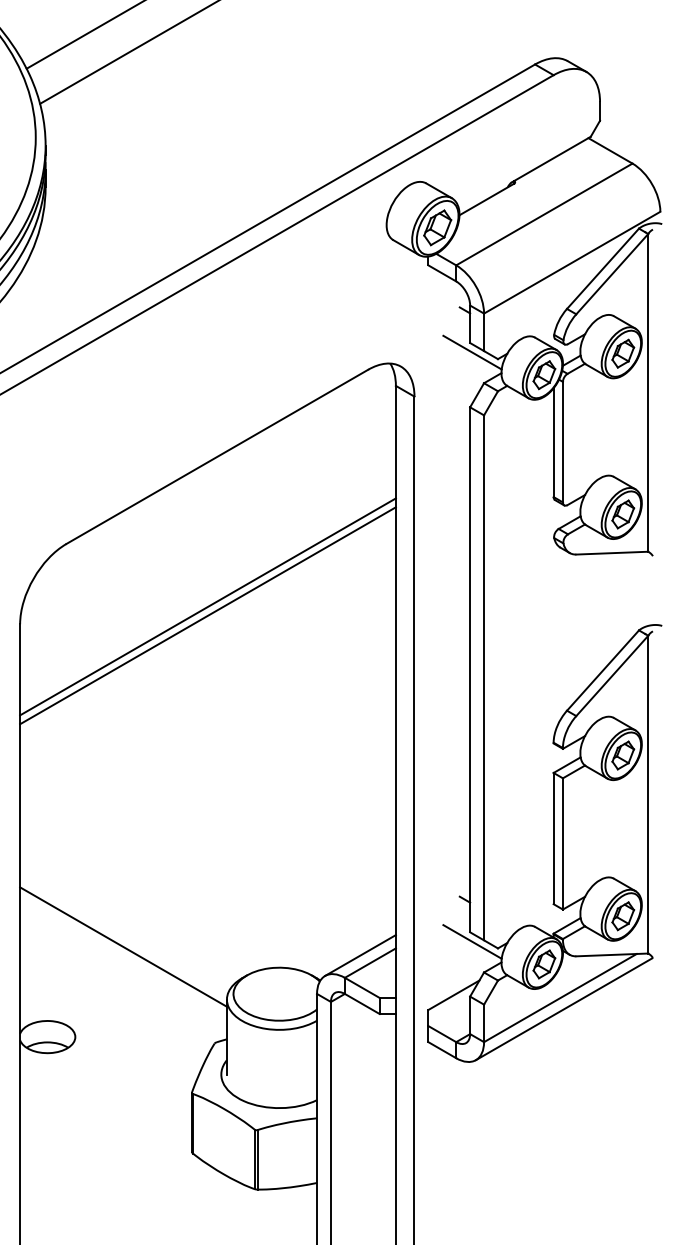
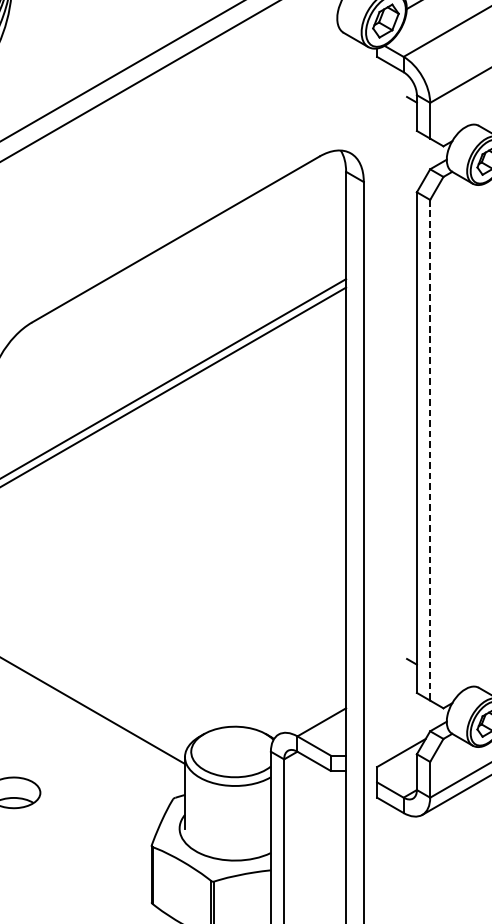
line: (472, 352) -> (419, 139), removed
line: (484, 678) -> (430, 450), solid -> dashed
line: (472, 941) -> (419, 701), removed
line: (360, 955) -> (312, 715), removed

